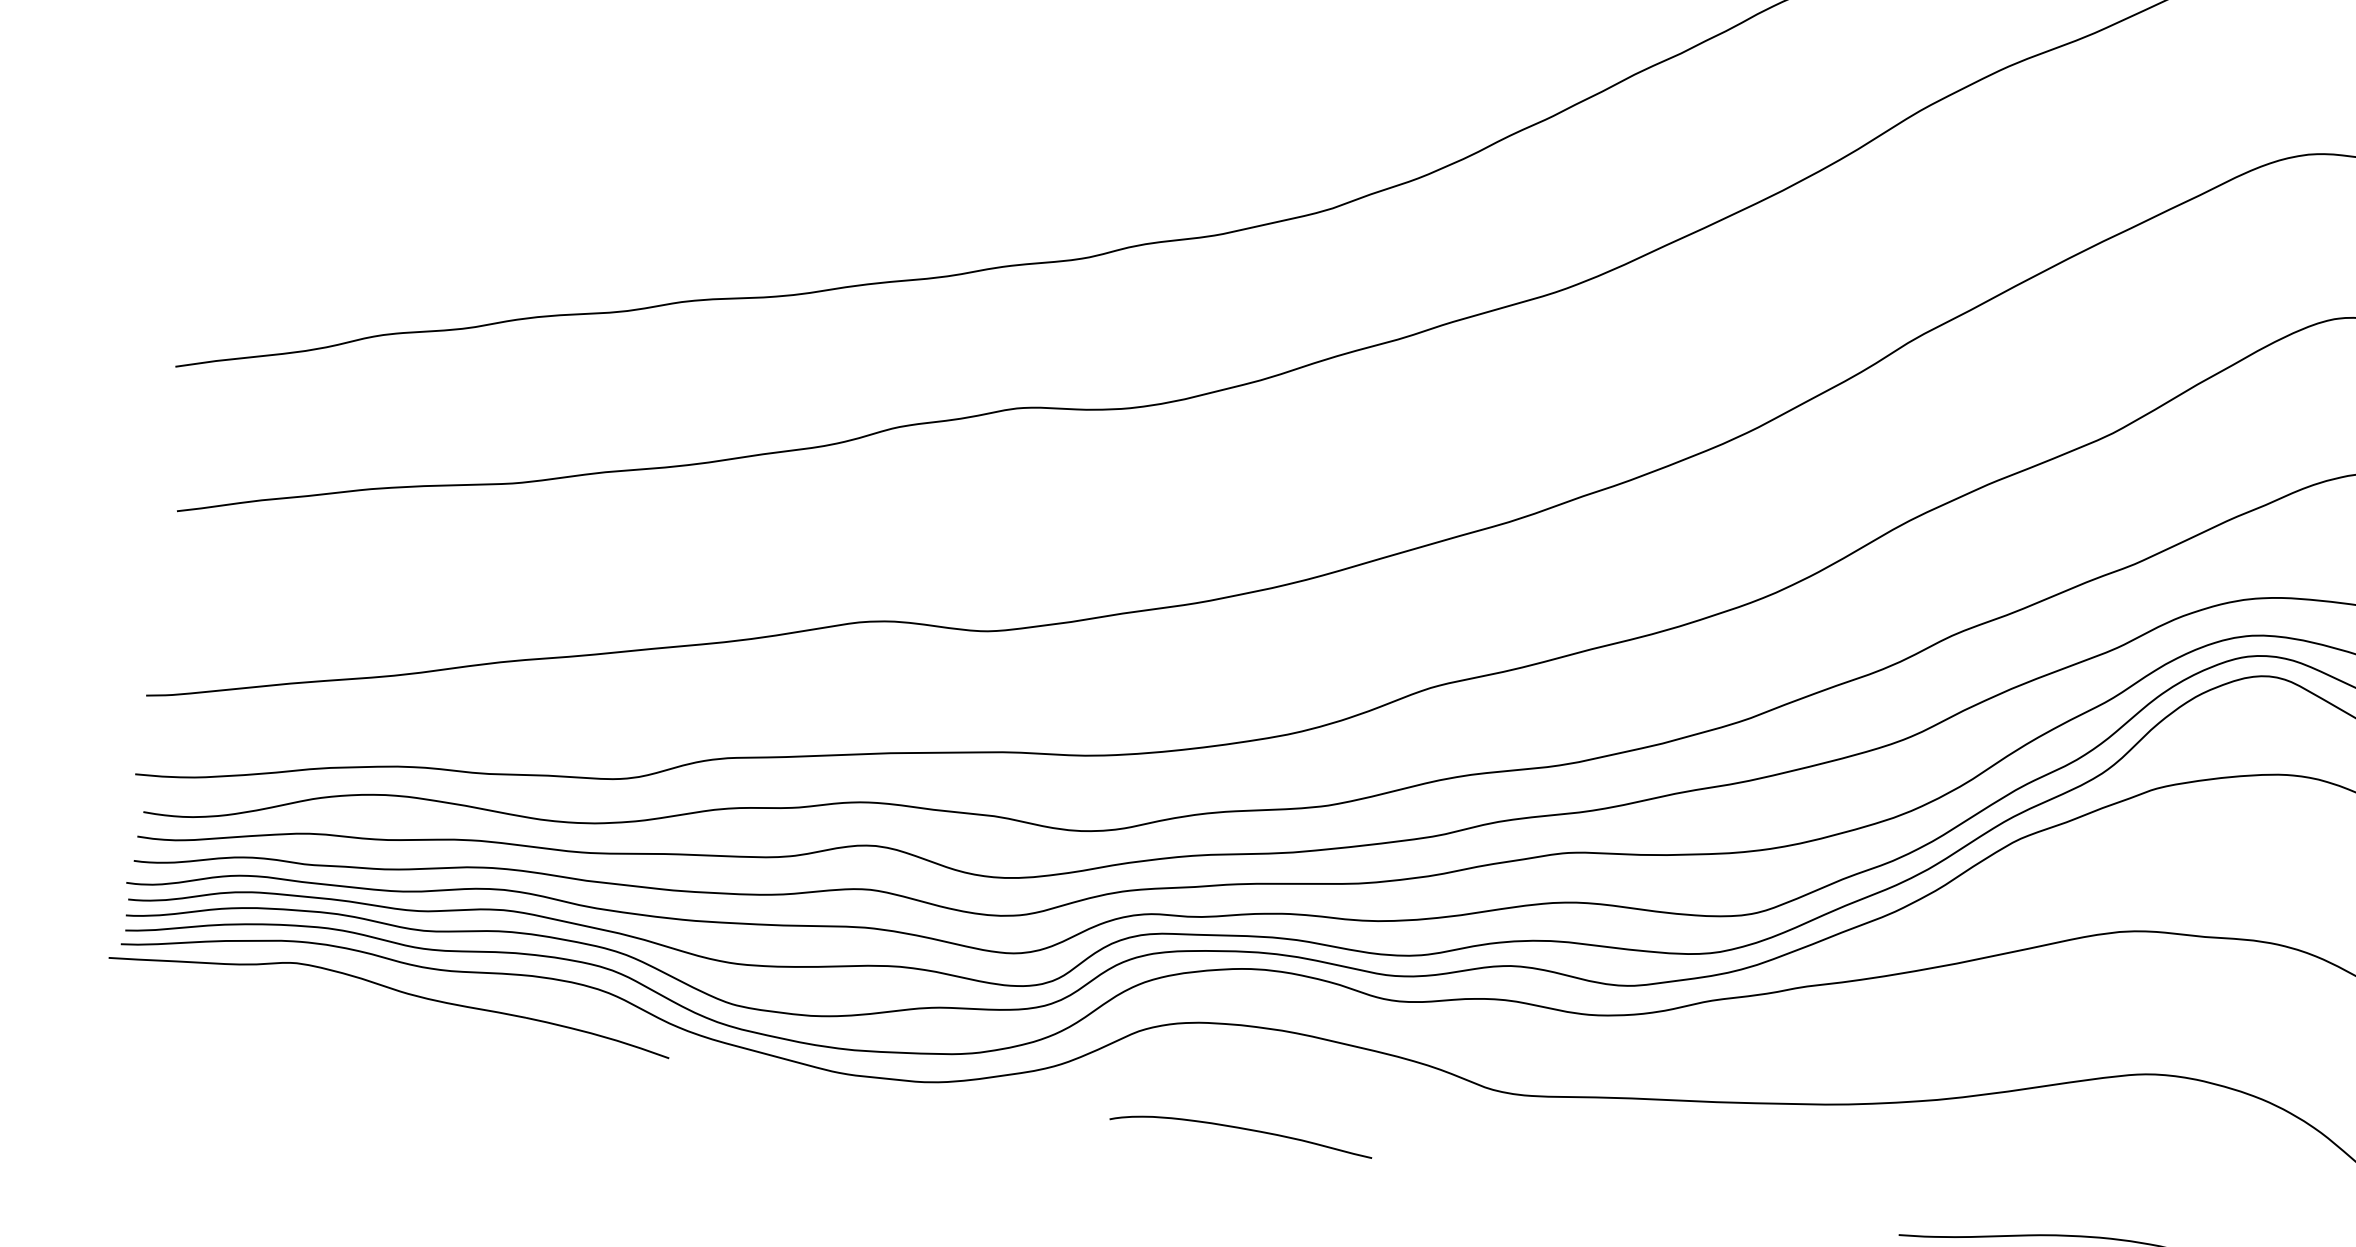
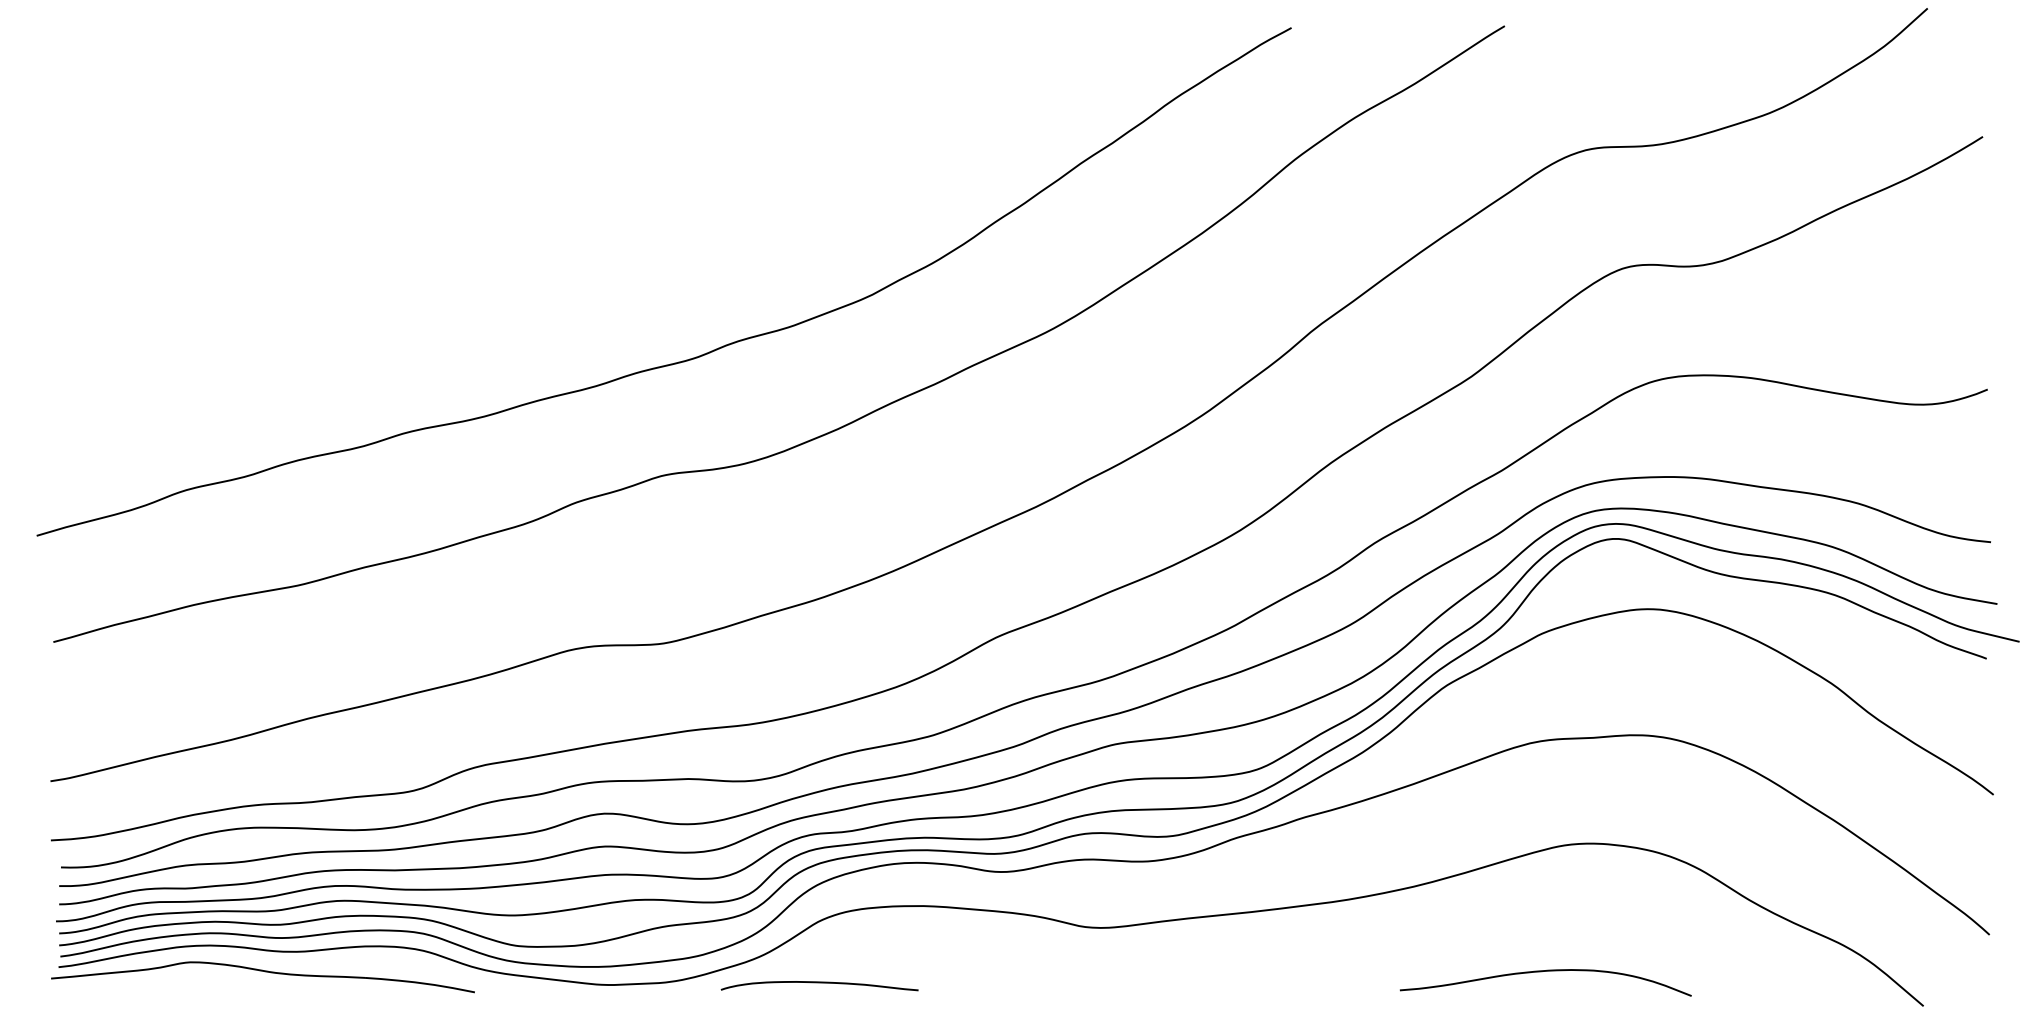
curve: (1241, 1129) -> (819, 983), moved

